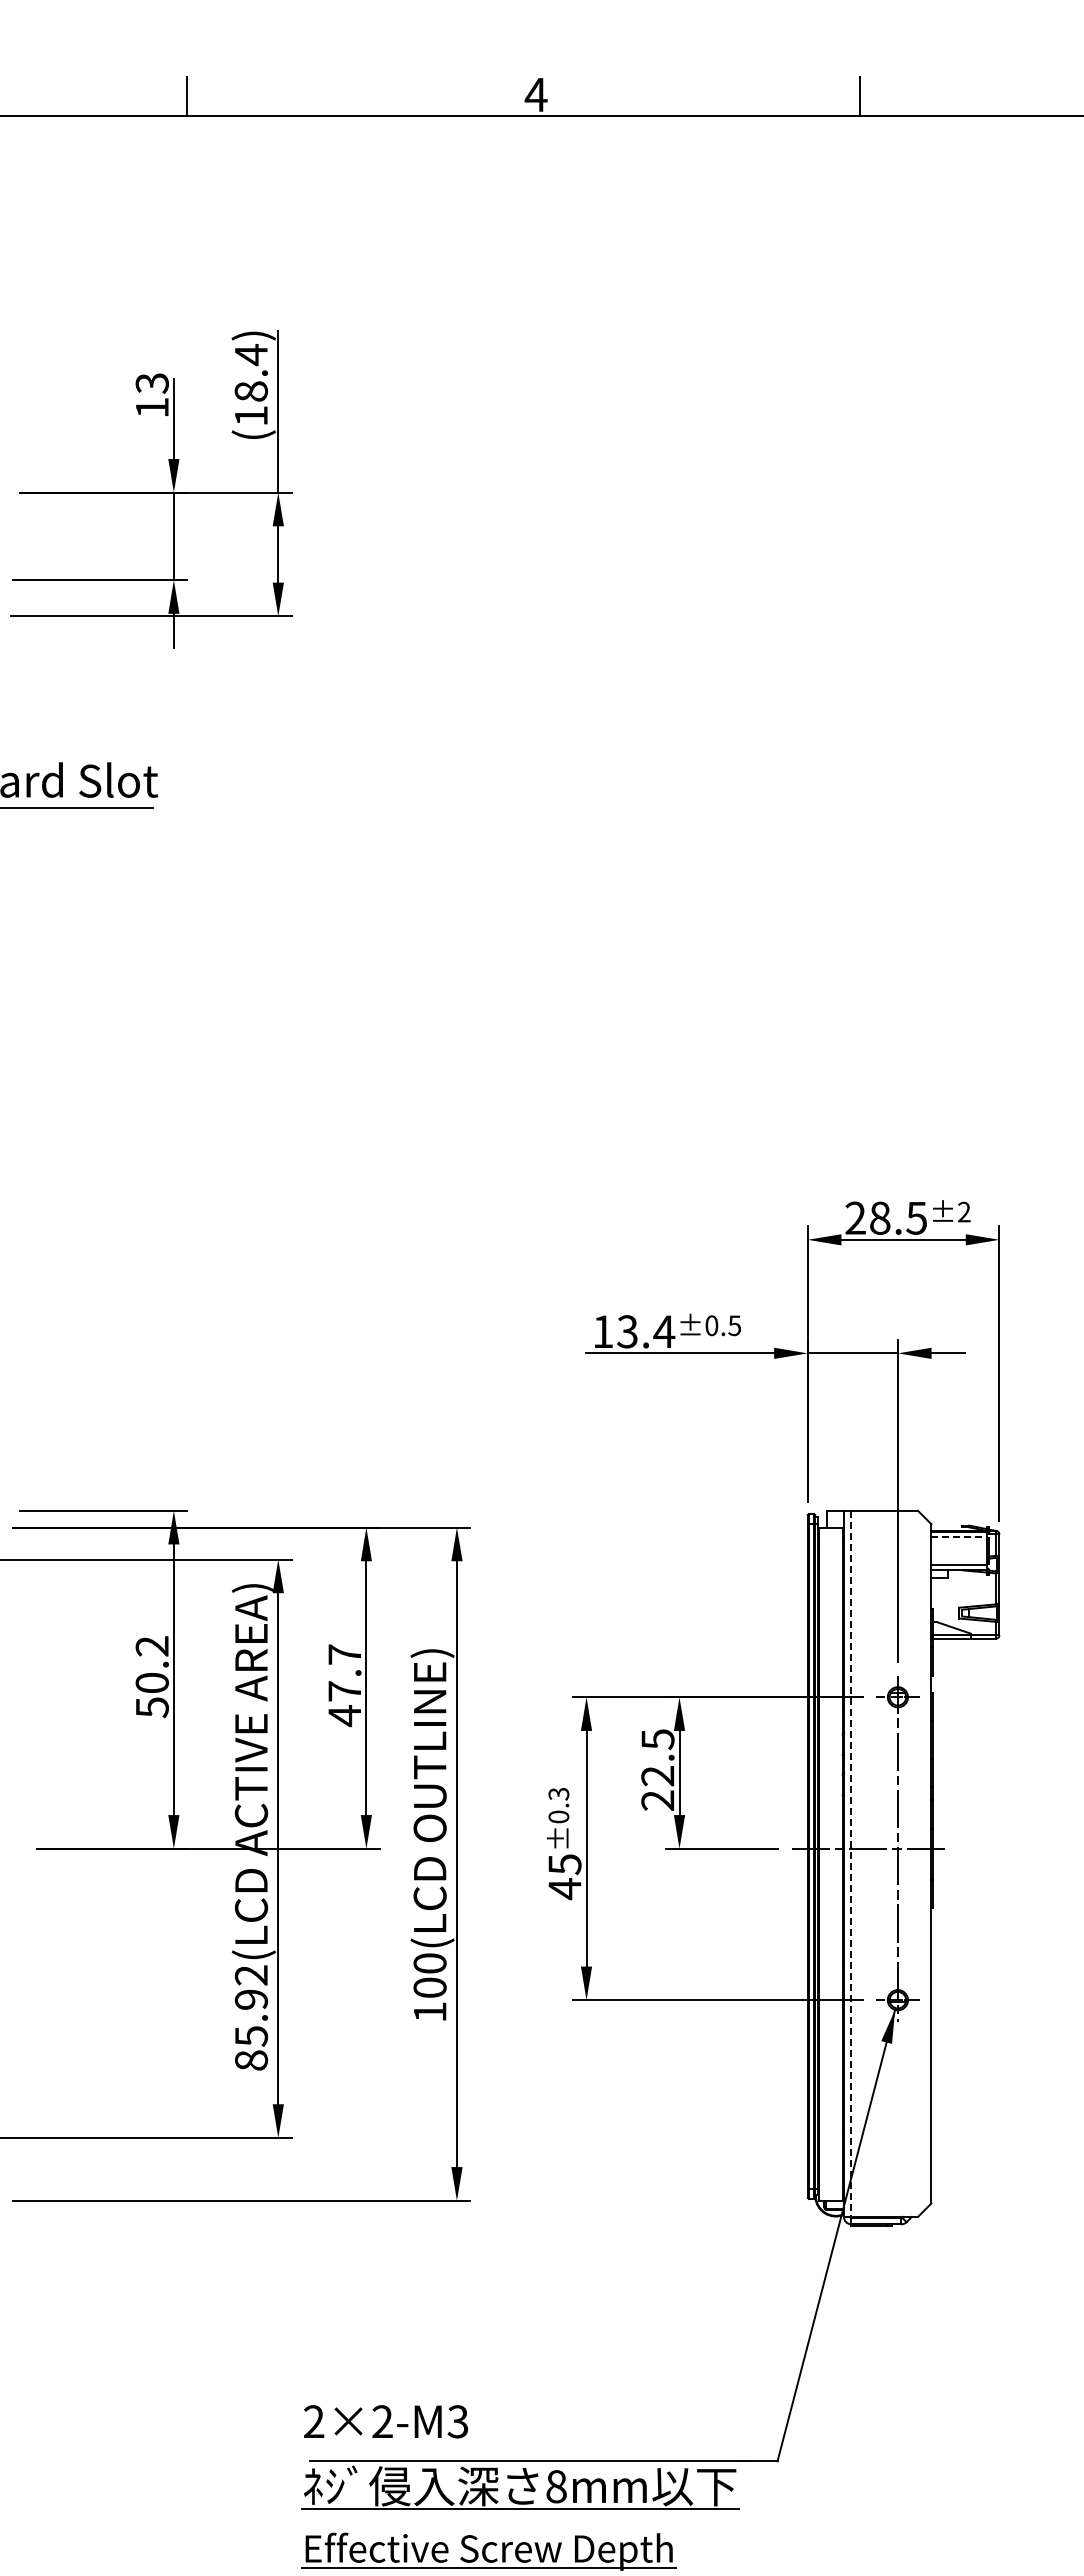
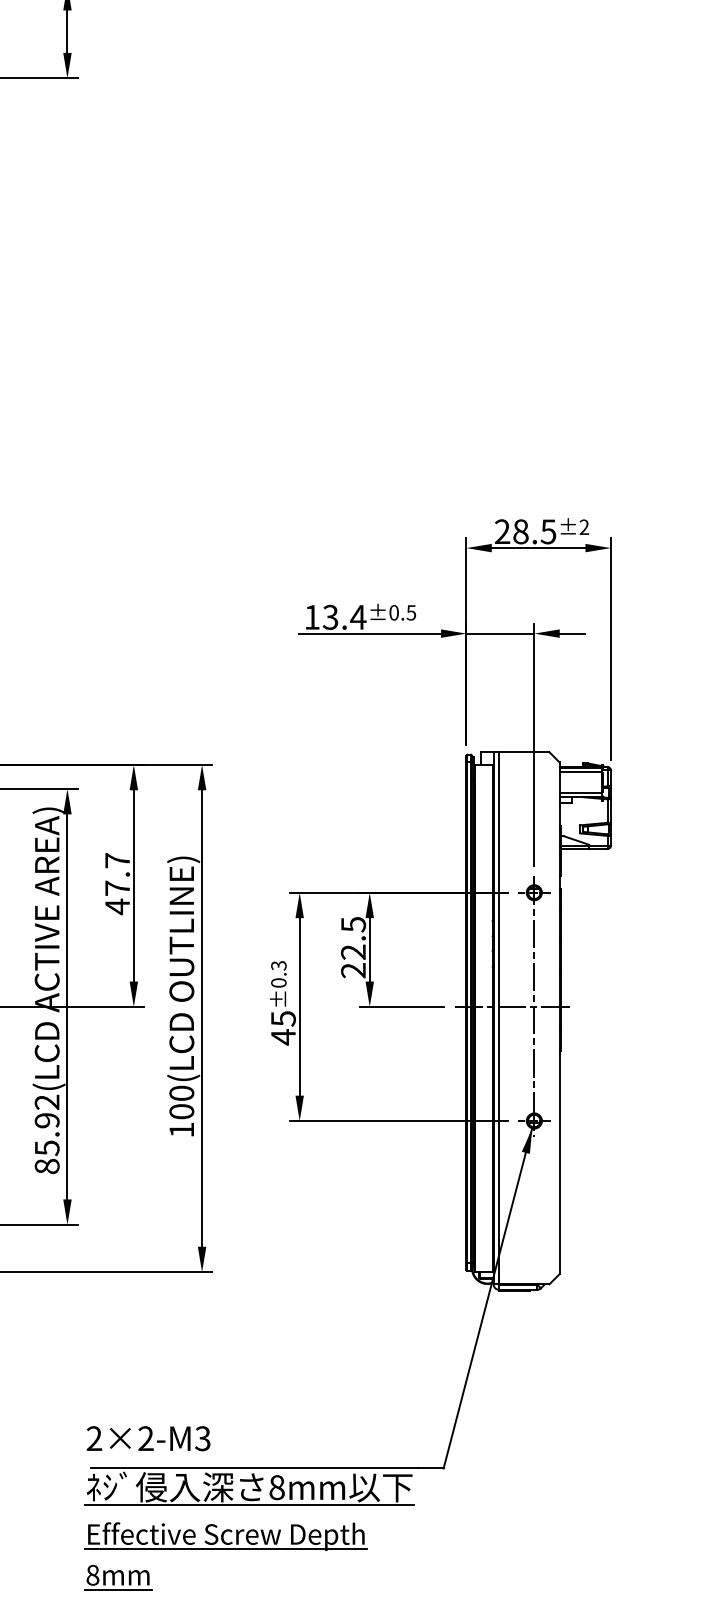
line: (959, 1537) -> (580, 772), dashed -> solid
line: (851, 1864) -> (499, 1018), dashed -> solid

